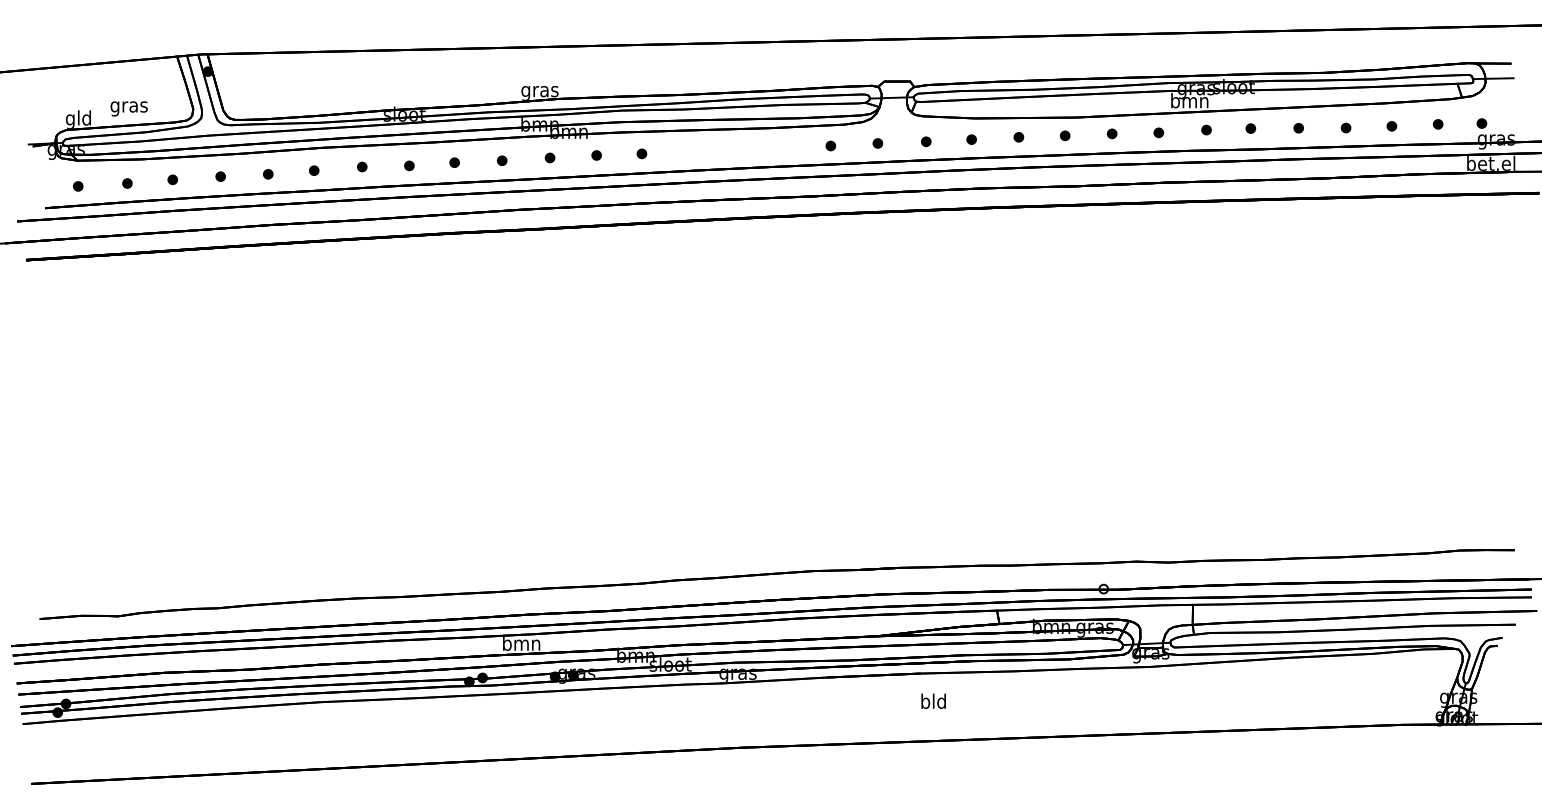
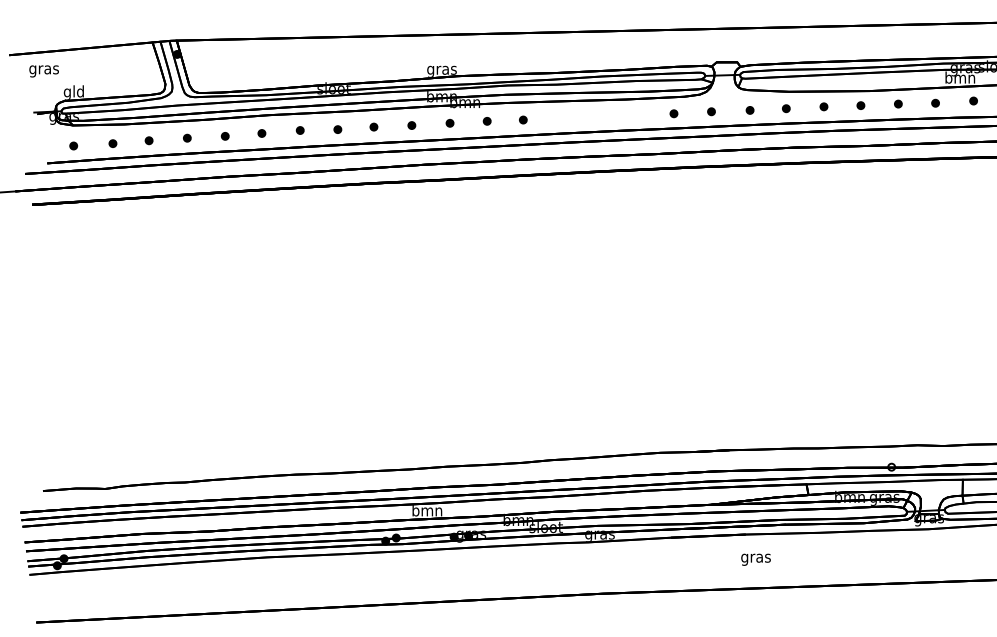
text: (128, 108) -> (43, 71), moved
text: (933, 702) -> (755, 557), bld -> gras

